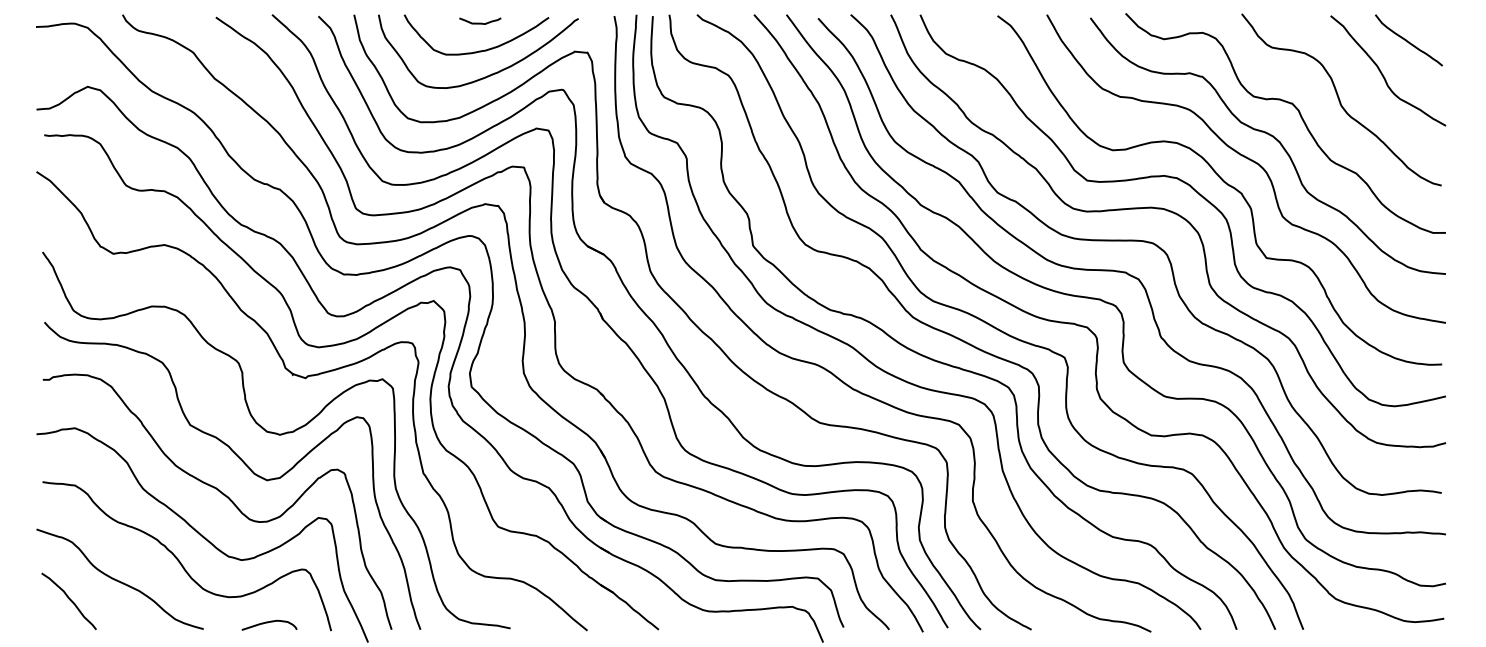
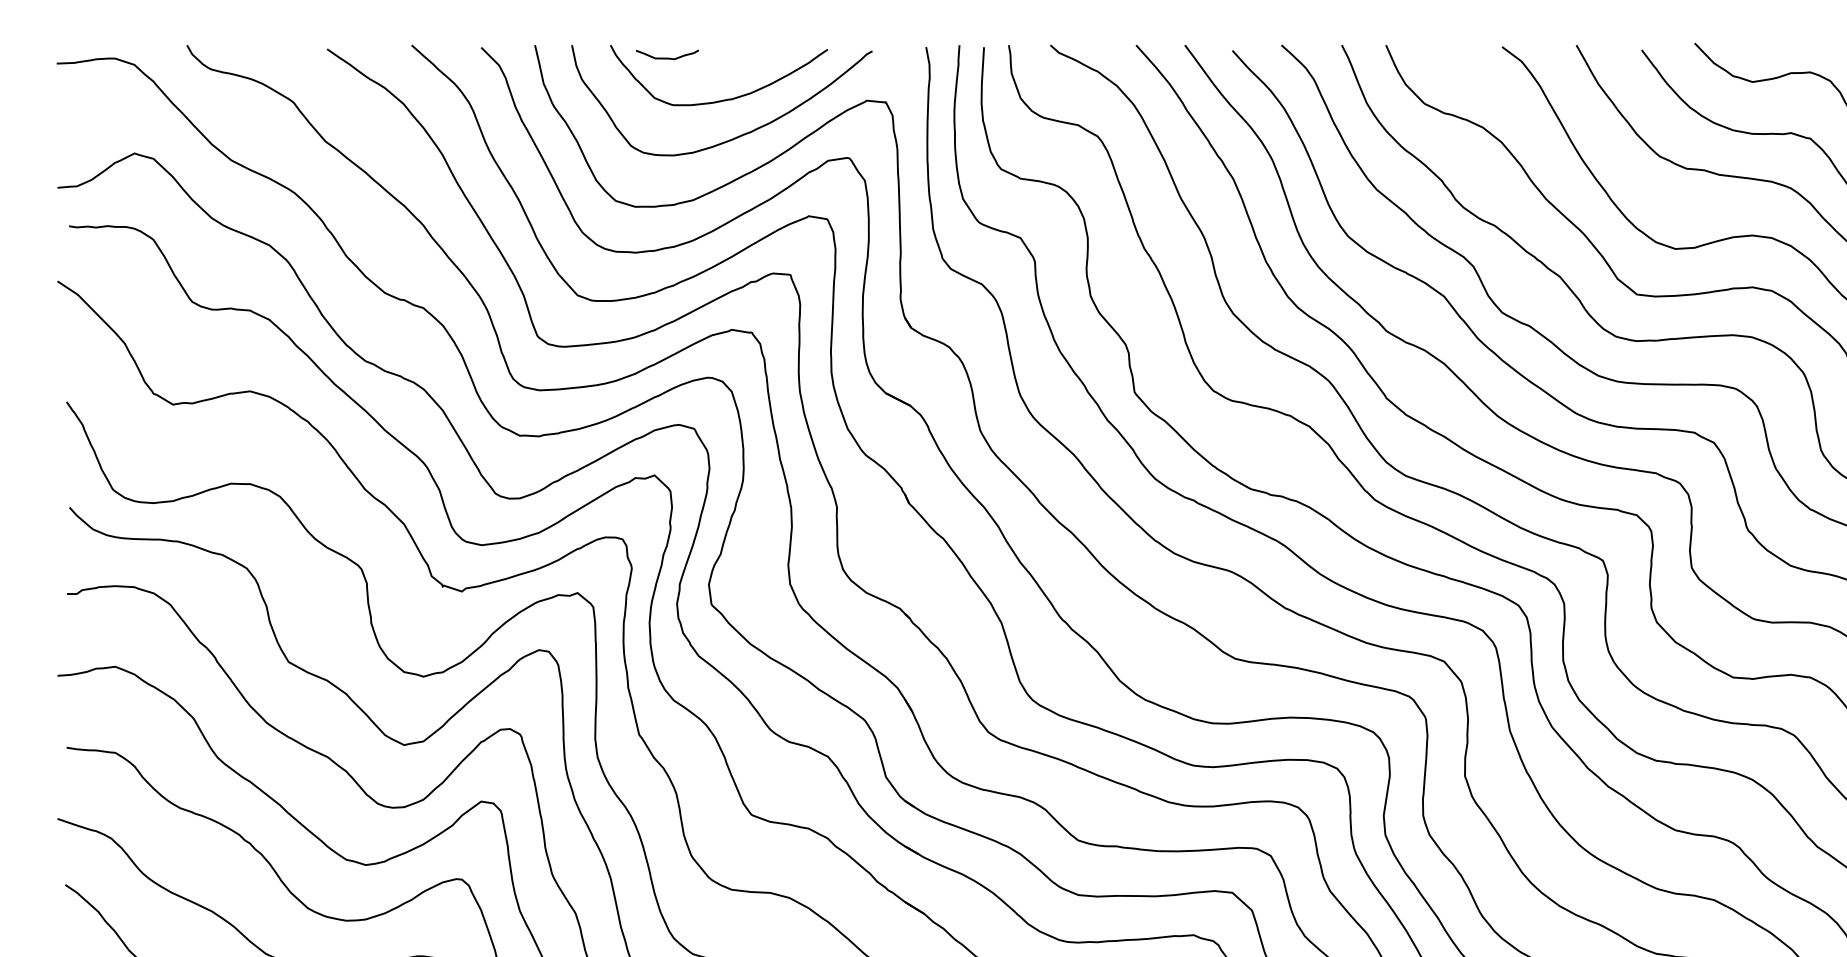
curve: (480, 22) -> (667, 56), moved

